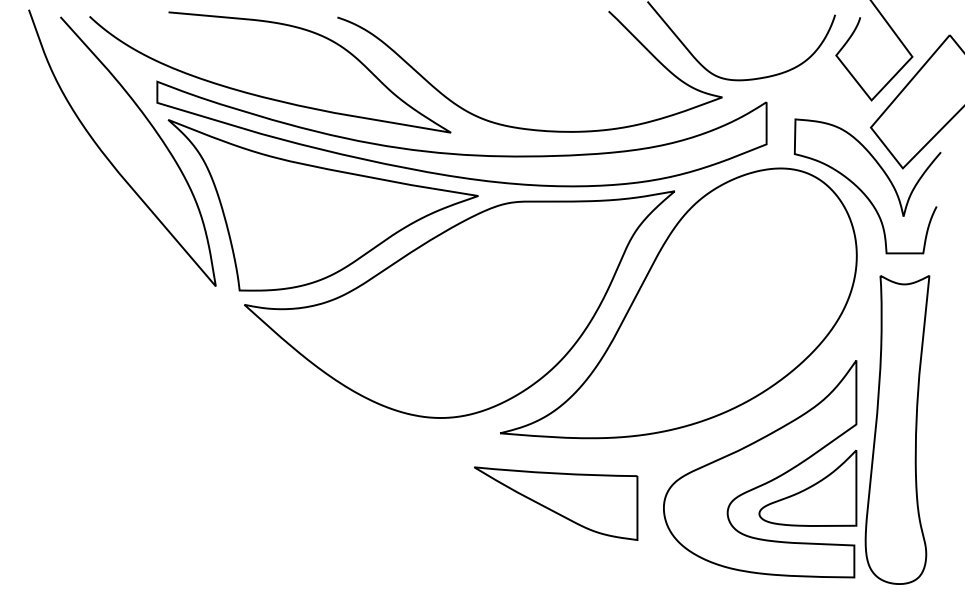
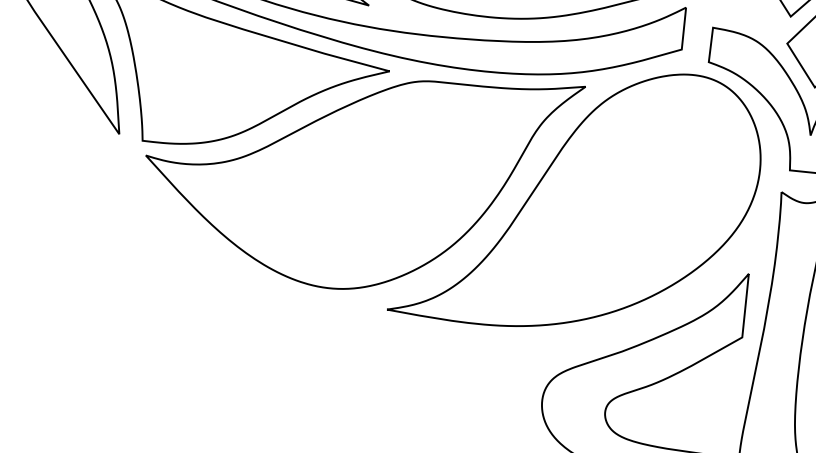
part: (807, 487) -> (687, 395), removed
part: (556, 503) -> (435, 385), removed

